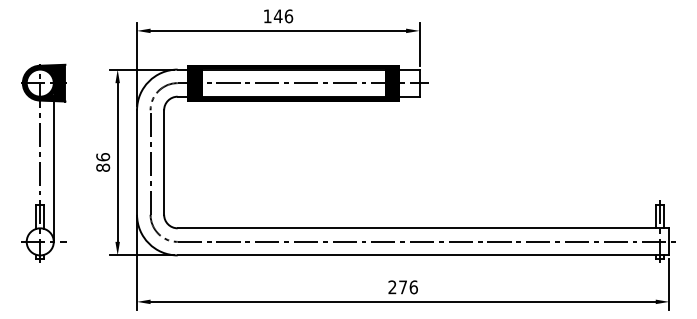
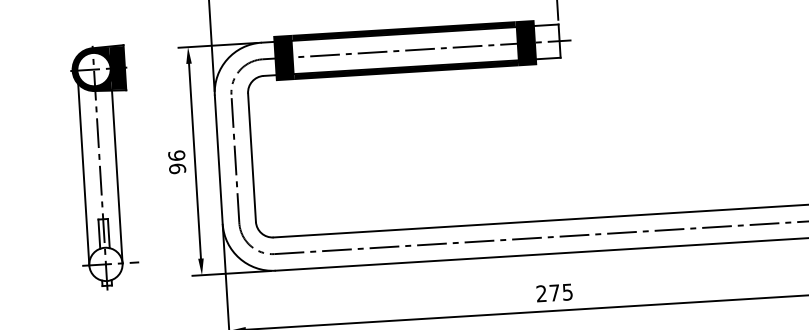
line: (26, 167) -> (83, 174), added
text: (103, 167) -> (177, 168), 86 -> 96
text: (413, 287) -> (567, 292), 276 -> 275

